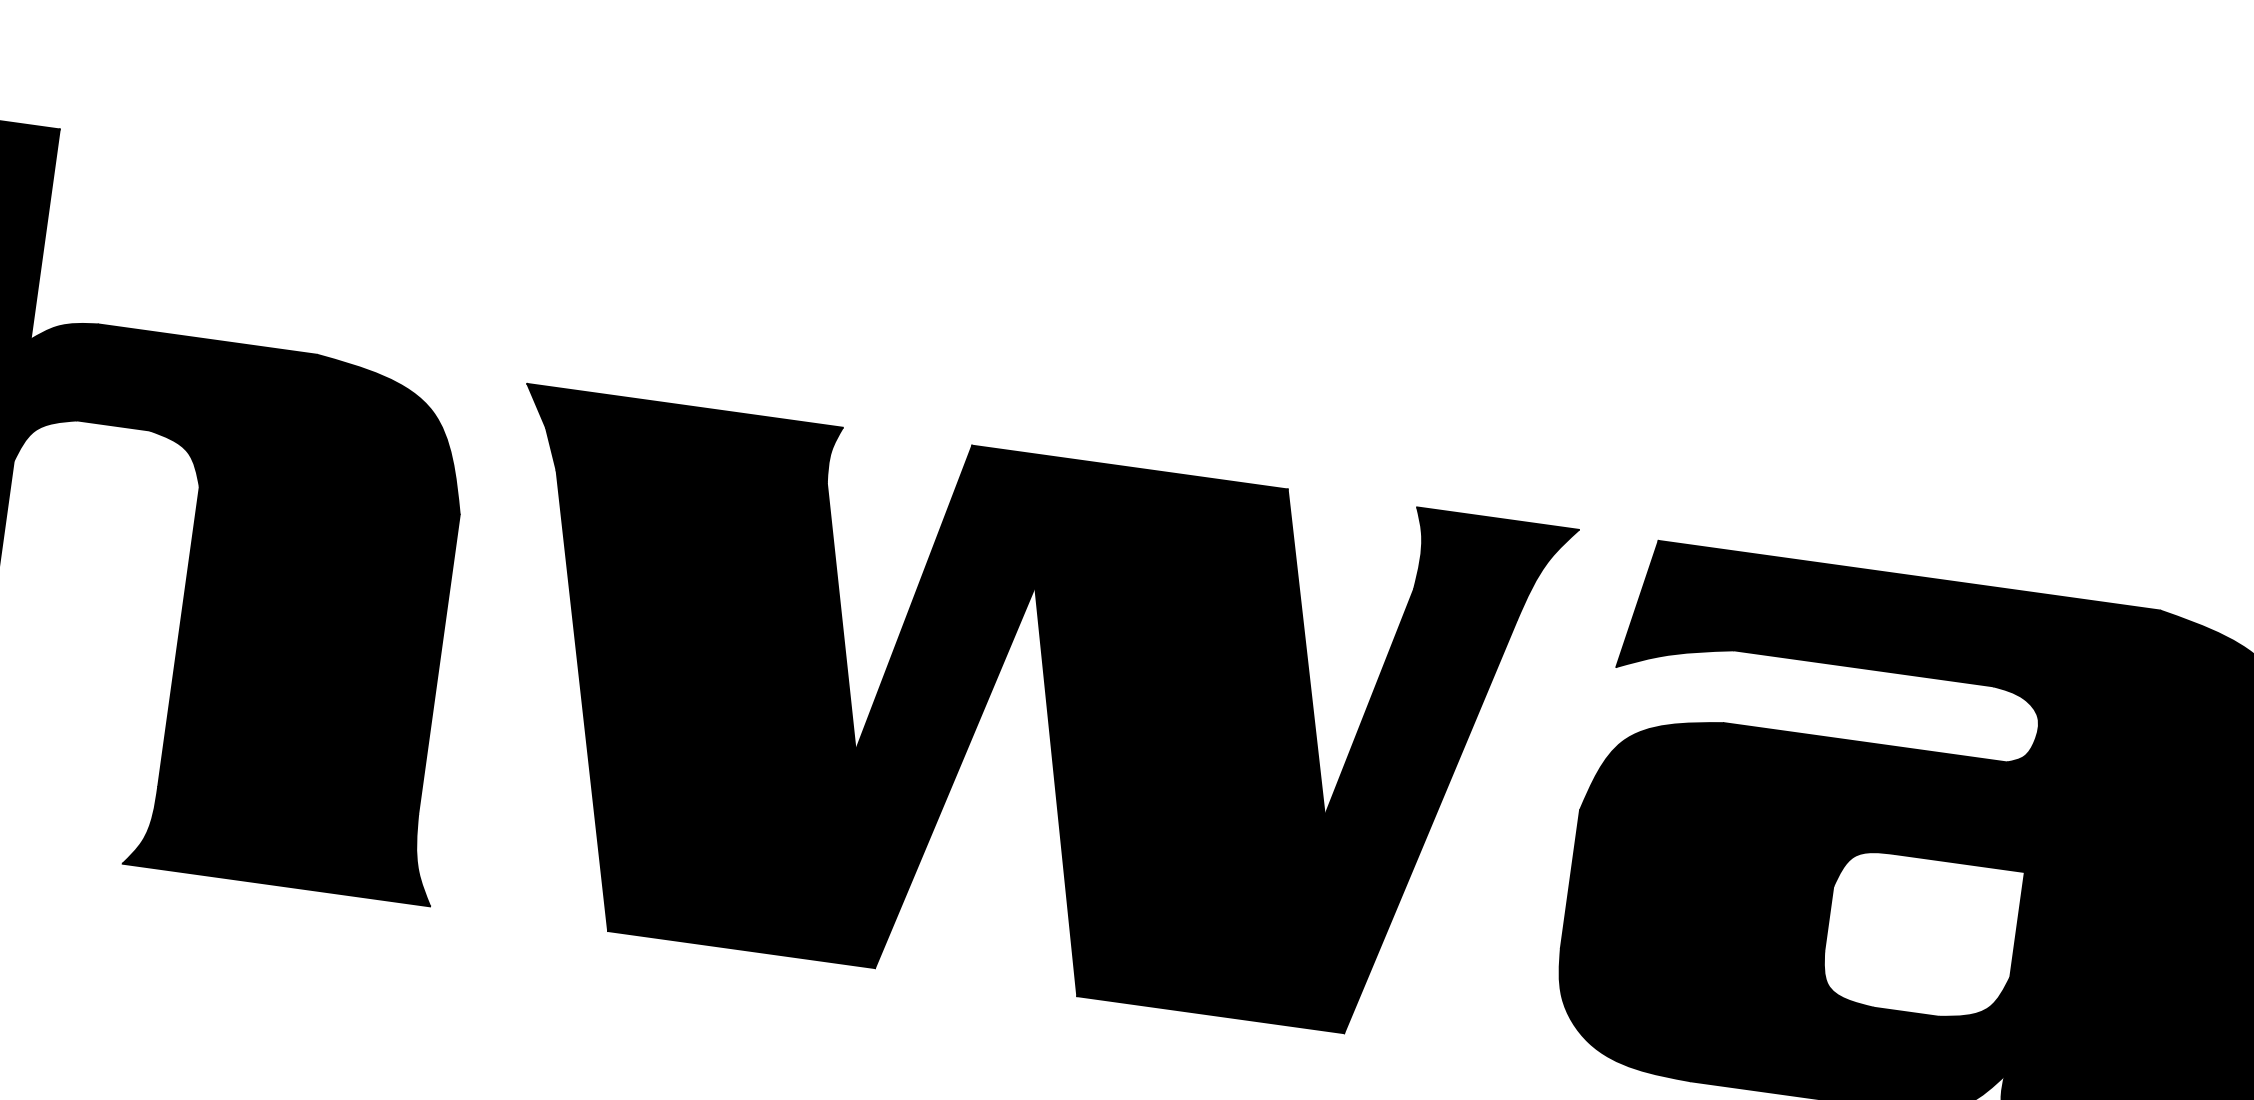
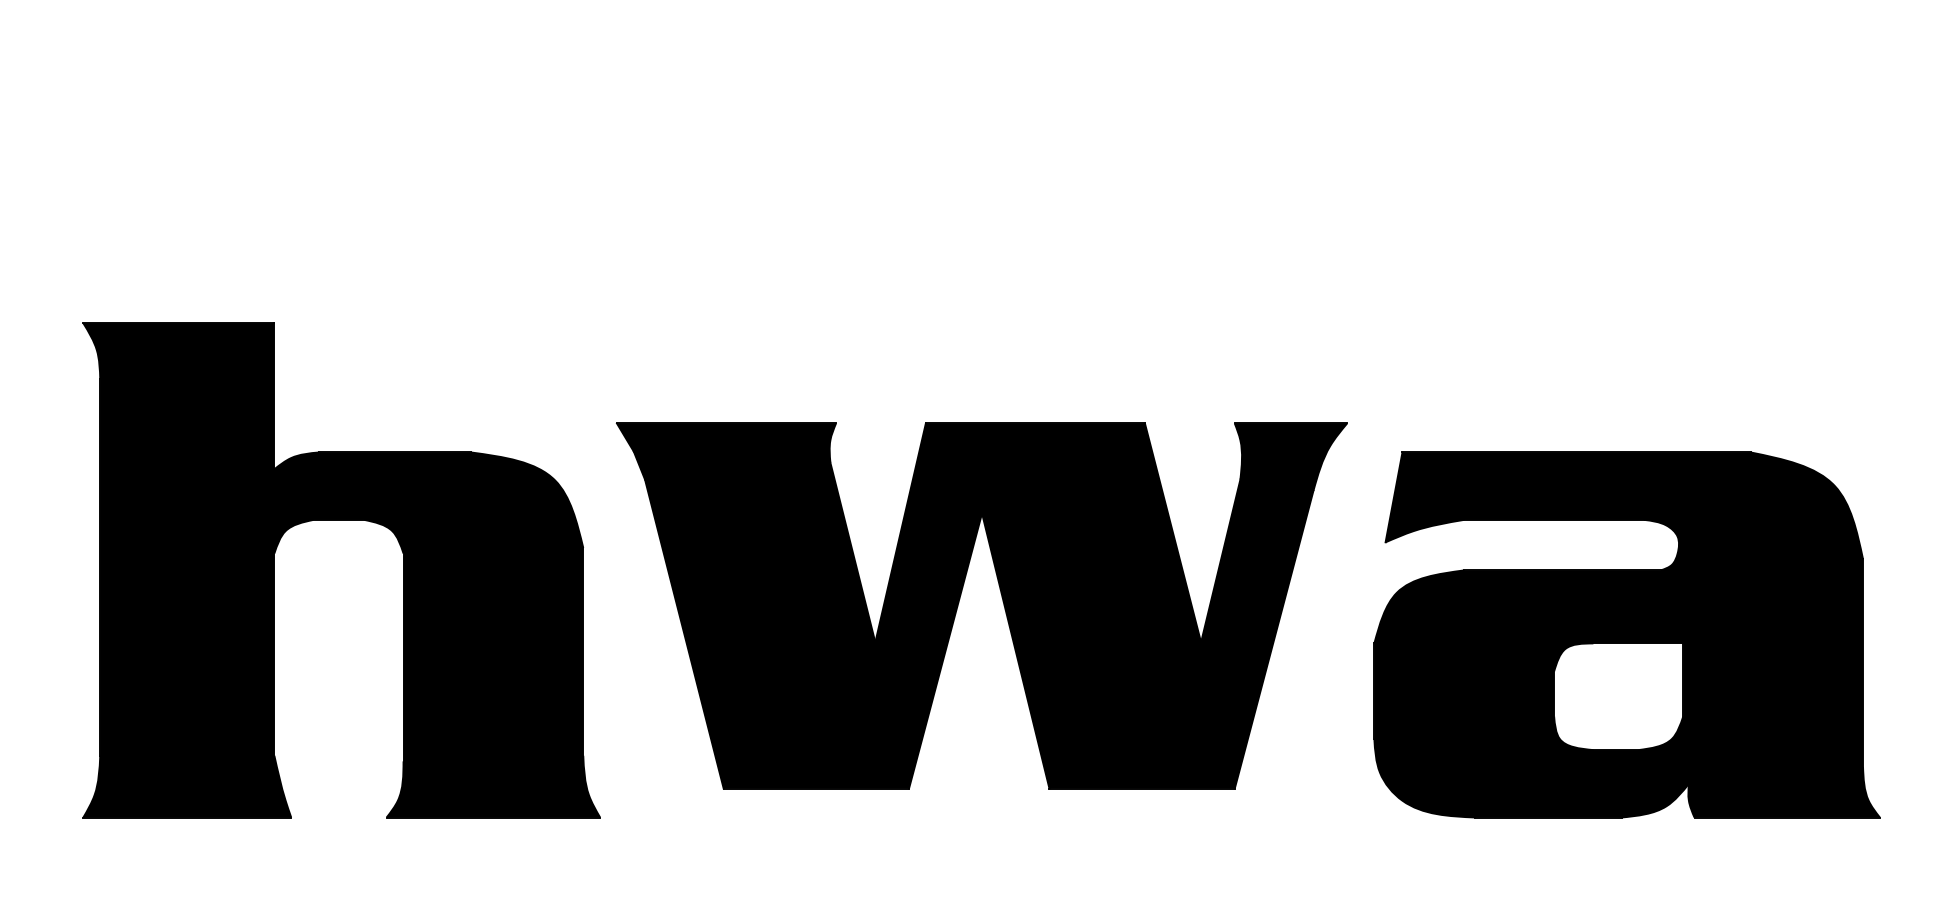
part: (1047, 717) -> (1002, 601), moved

